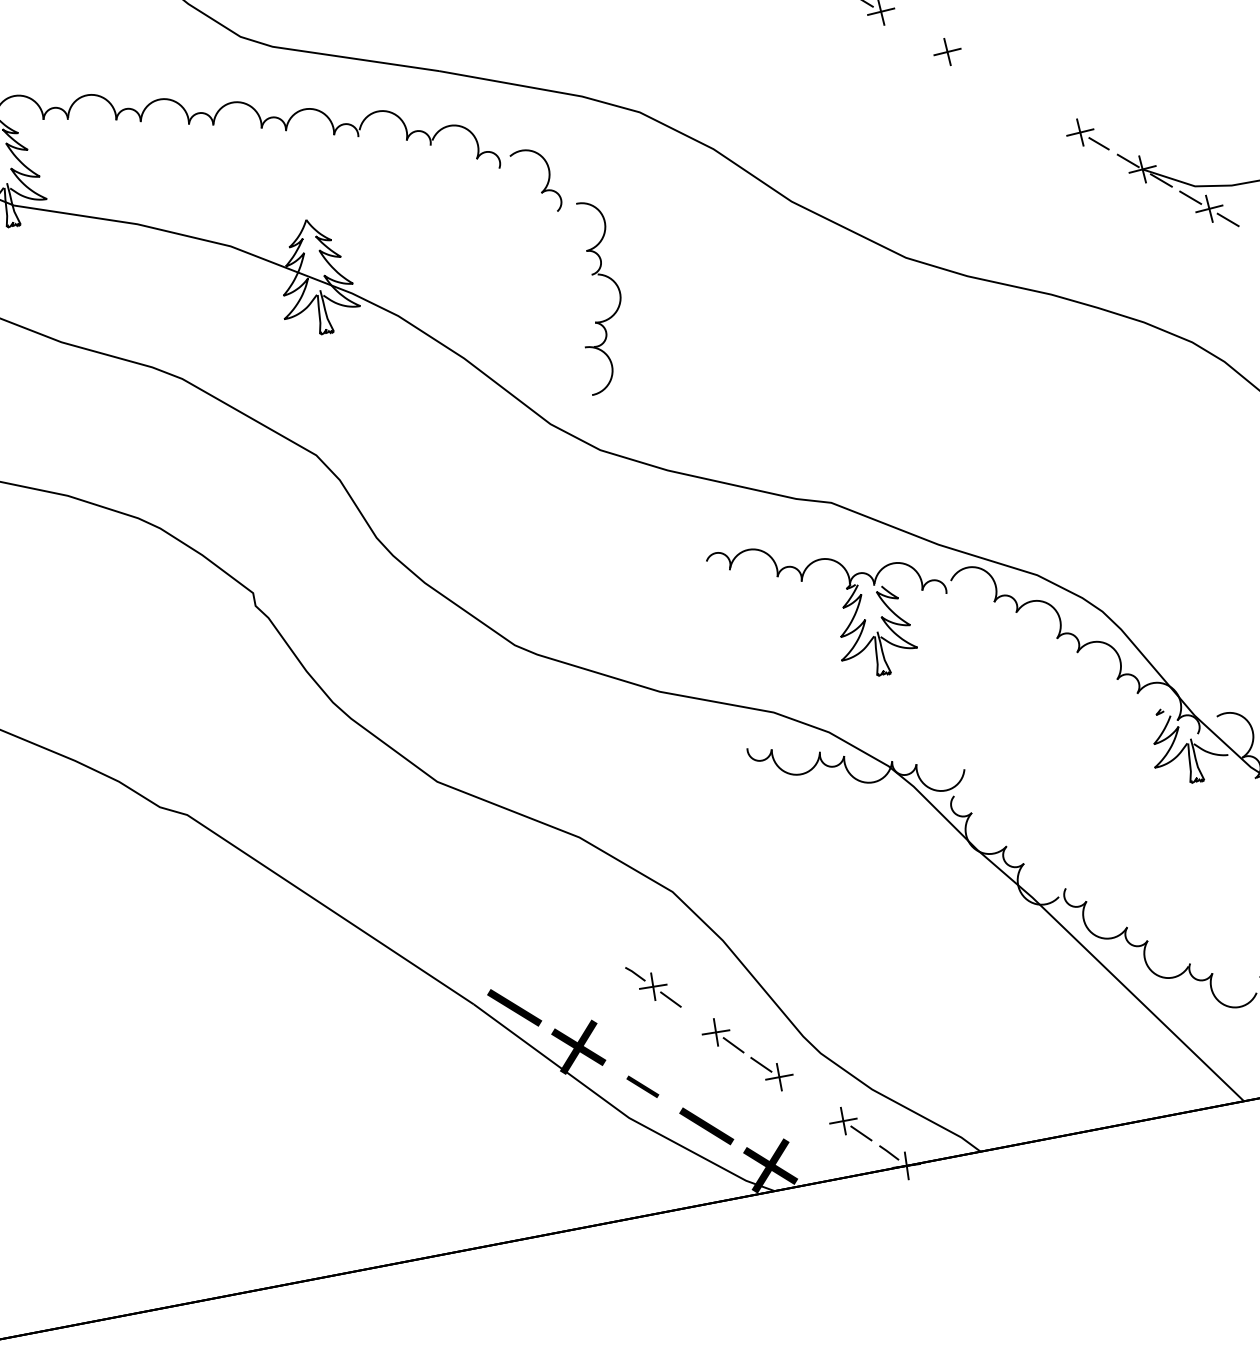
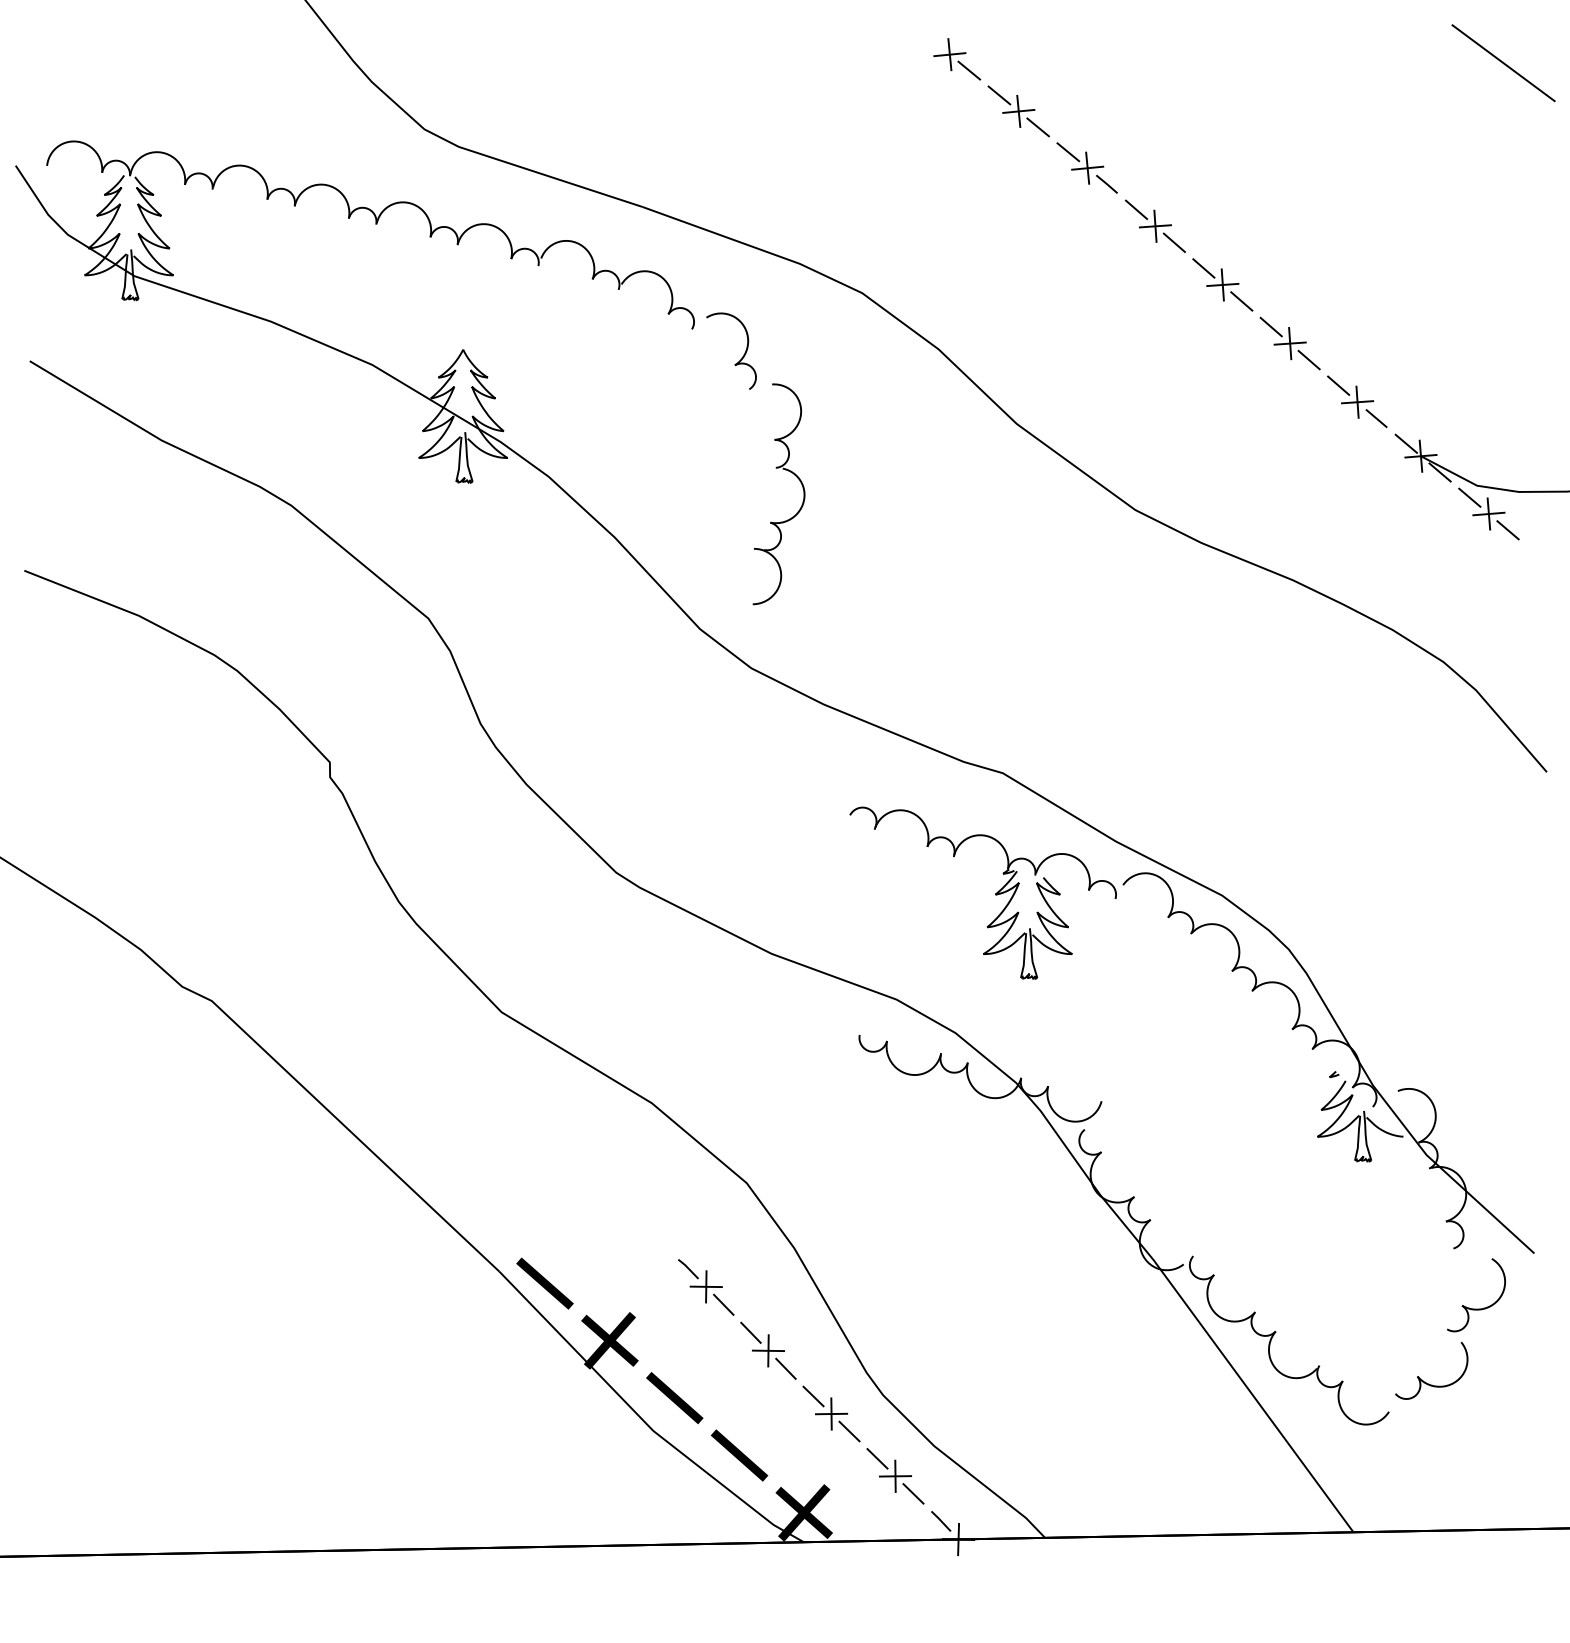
line: (898, 22) -> (1173, 242), added
line: (928, 40) -> (1203, 268), added
line: (965, 63) -> (1241, 301), added
part: (1013, 92) -> (1289, 343), added
line: (1061, 121) -> (1338, 385), added
line: (697, 1019) -> (750, 1332), added
part: (642, 1087) -> (674, 1398), size x1.67
line: (797, 1089) -> (849, 1431), added
line: (825, 1108) -> (877, 1458), added

